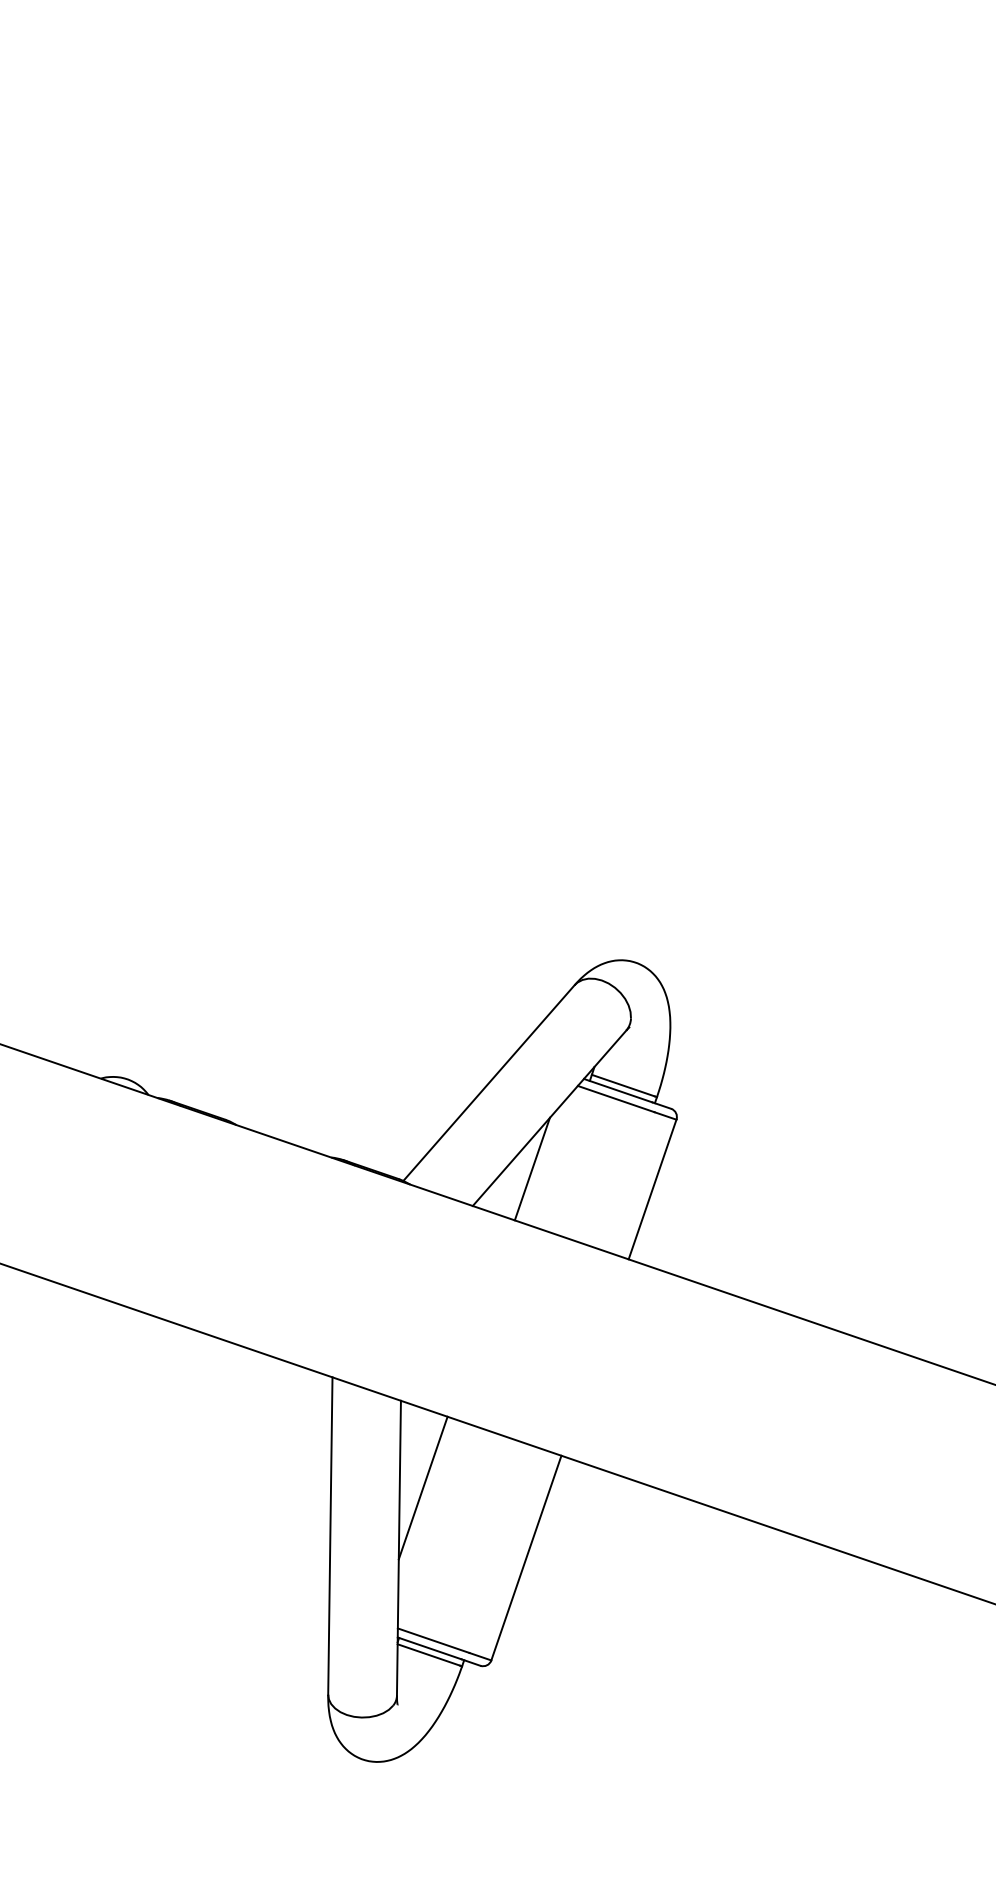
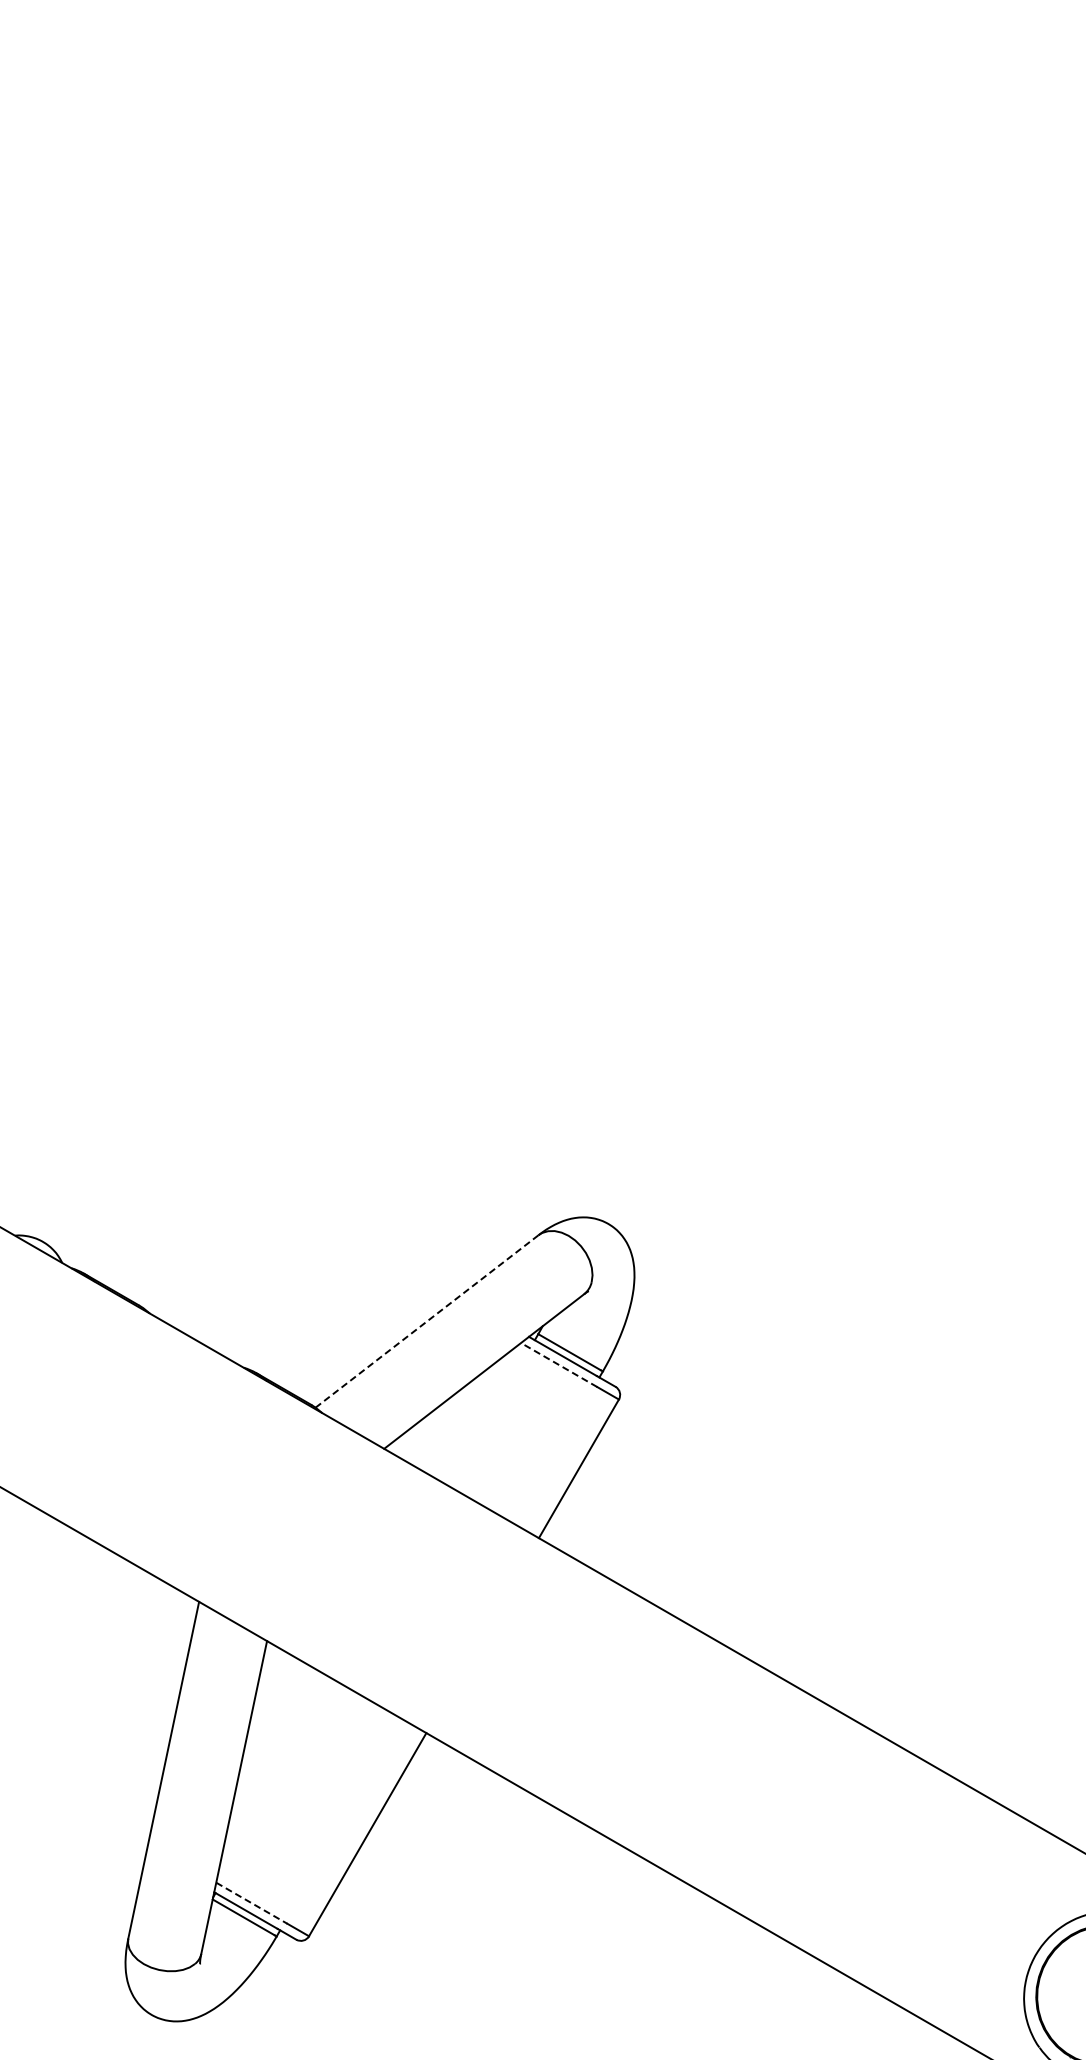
line: (489, 1083) -> (427, 1321), solid -> dashed
line: (615, 1098) -> (558, 1364), solid -> dashed
line: (531, 1168) -> (454, 1421), removed
line: (423, 1487) -> (272, 1738), removed
line: (434, 1640) -> (252, 1903), solid -> dashed

